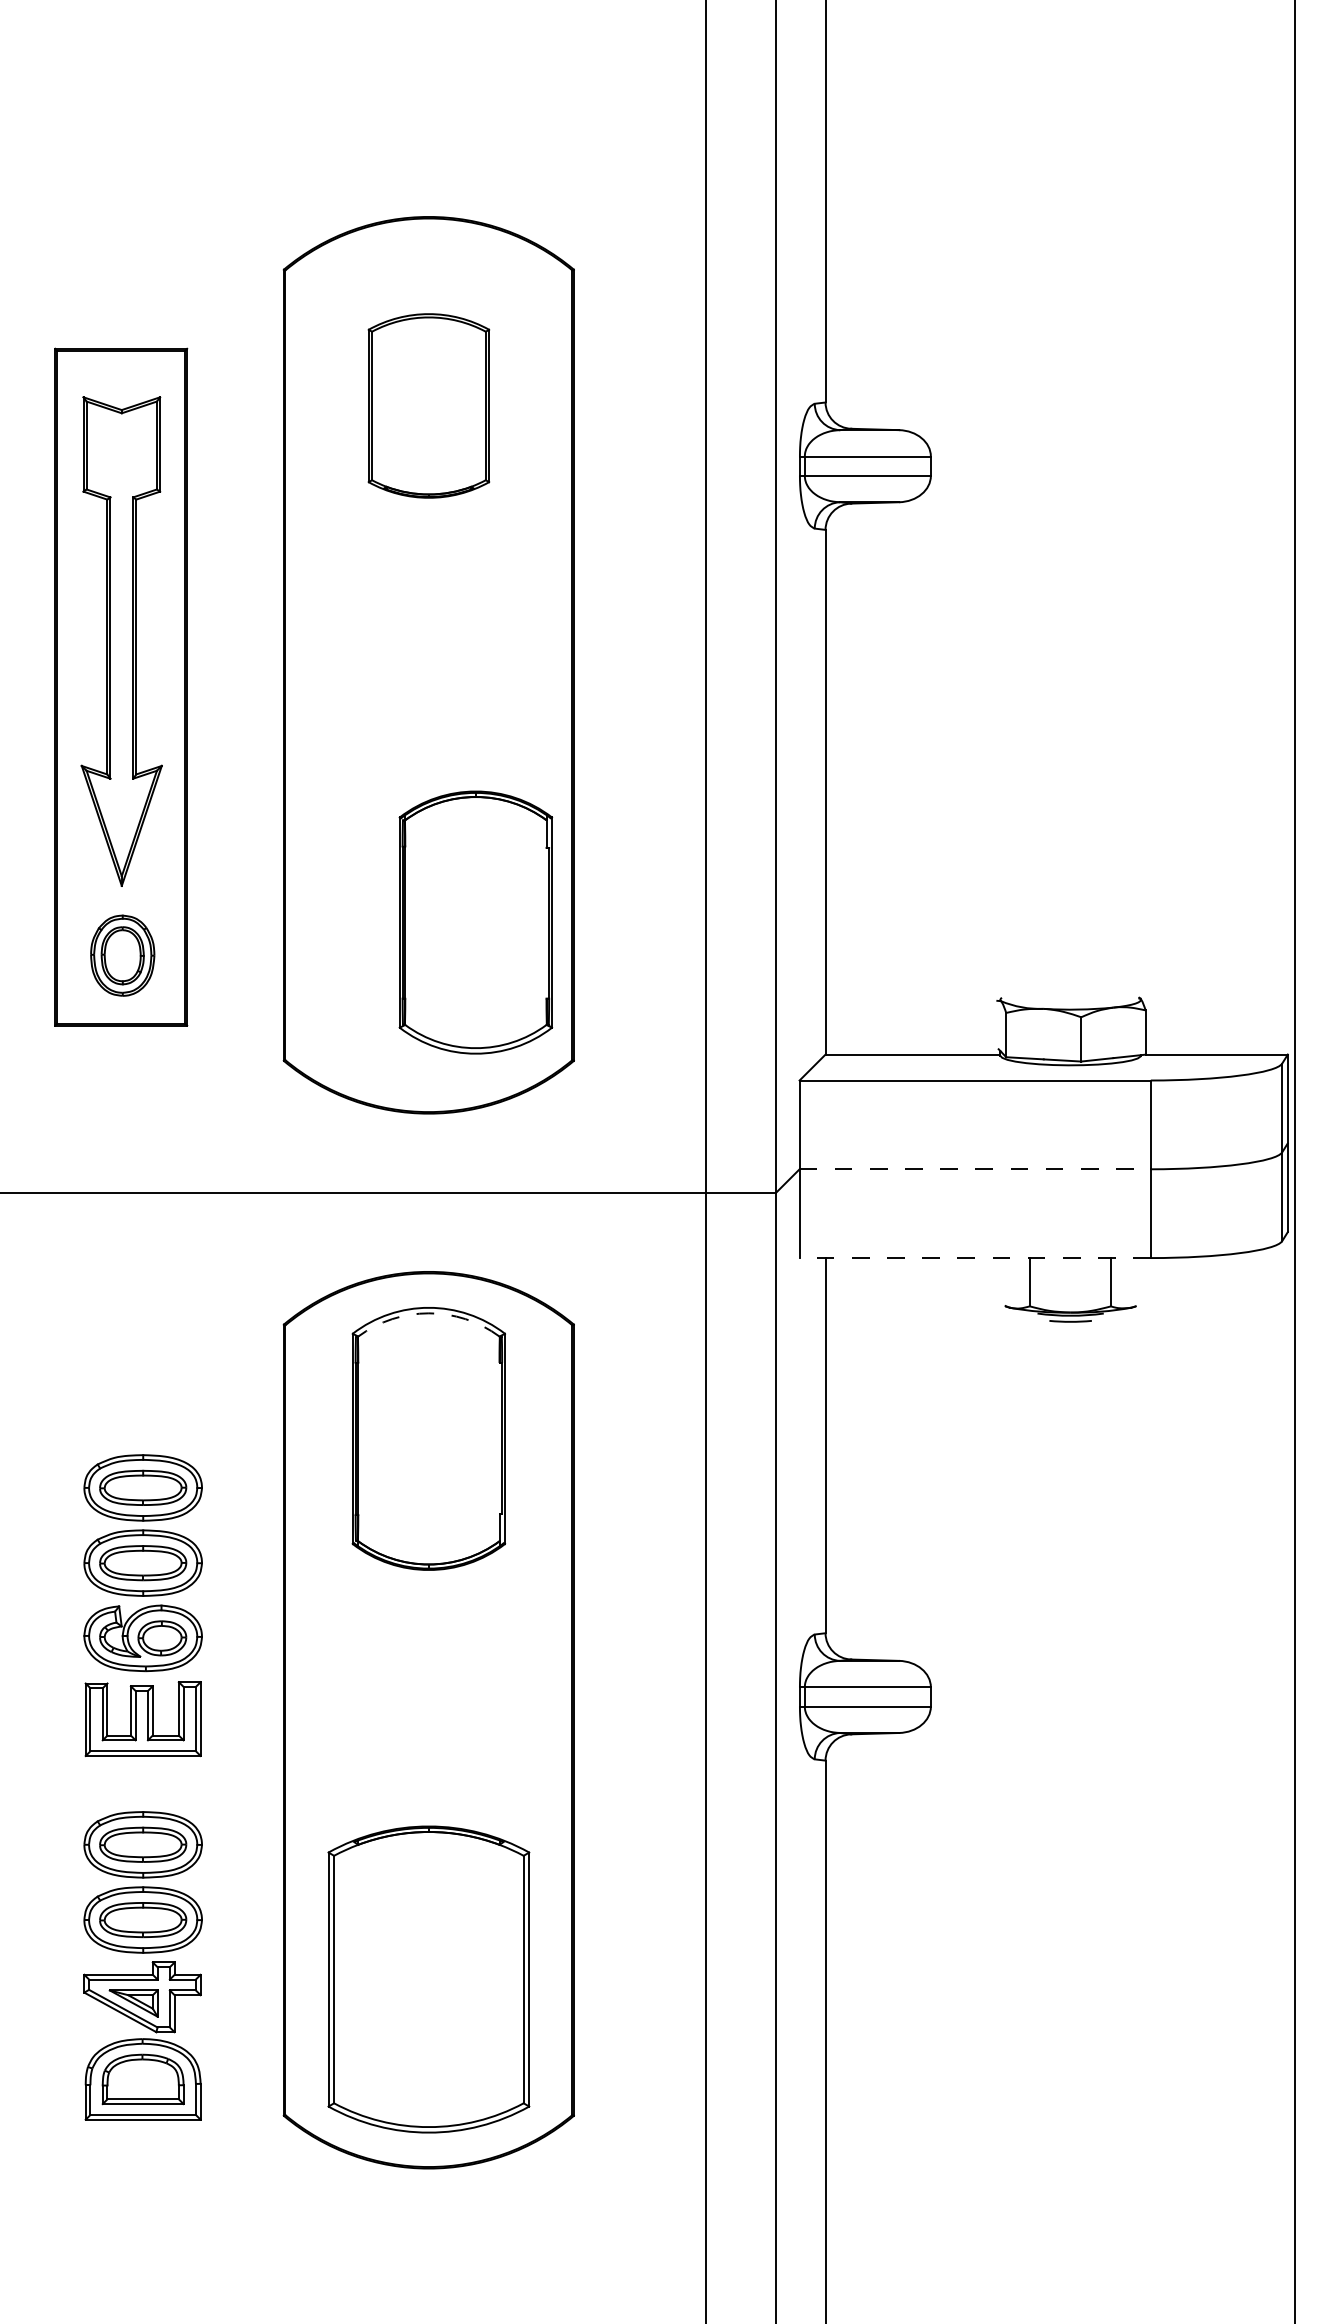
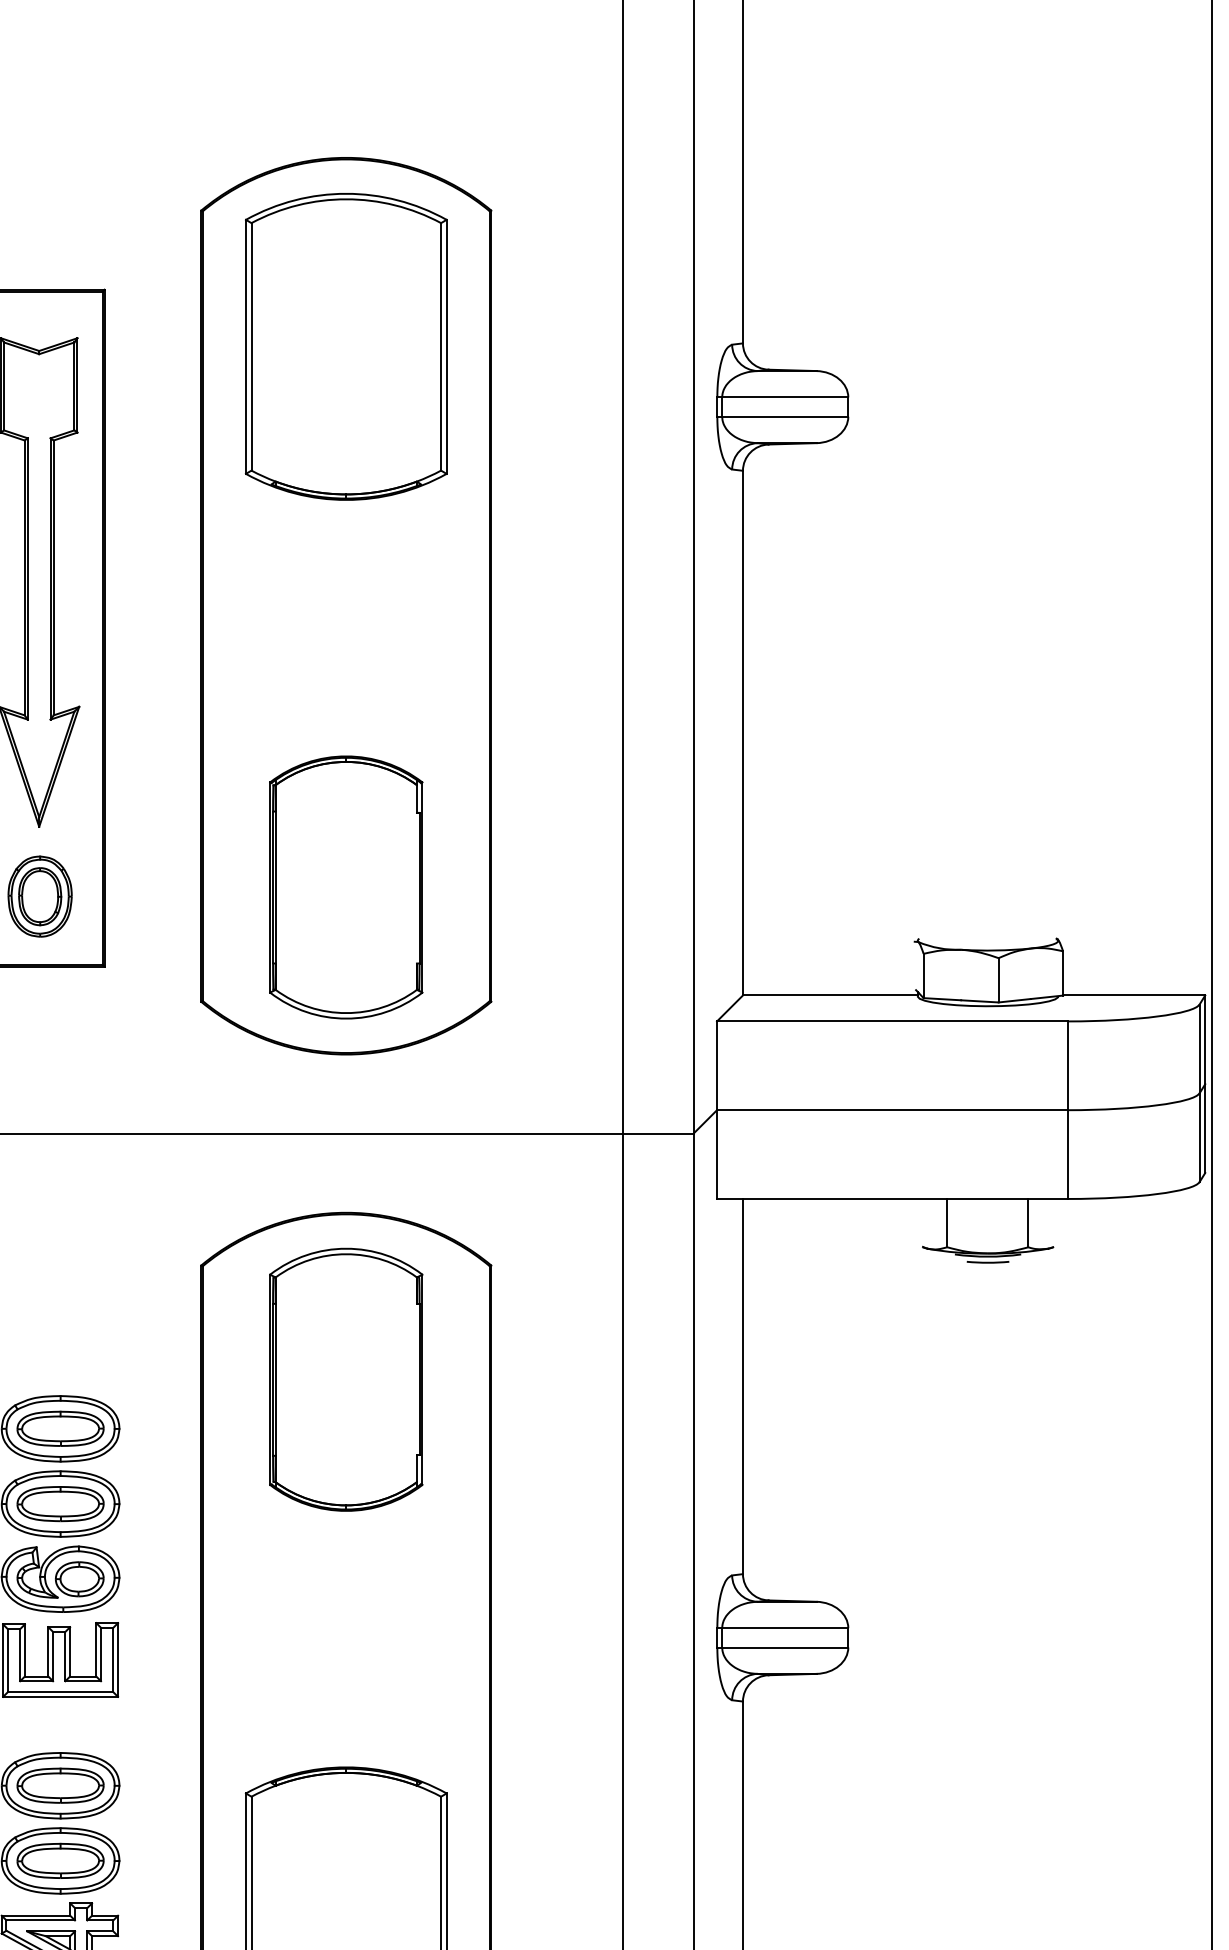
part: (428, 405) -> (345, 346), size x1.67
part: (475, 922) -> (345, 887), moved
line: (975, 1169) -> (892, 1110), dashed -> solid
line: (975, 1258) -> (892, 1199), dashed -> solid
arc: (428, 1313) -> (345, 1254), dashed -> solid

